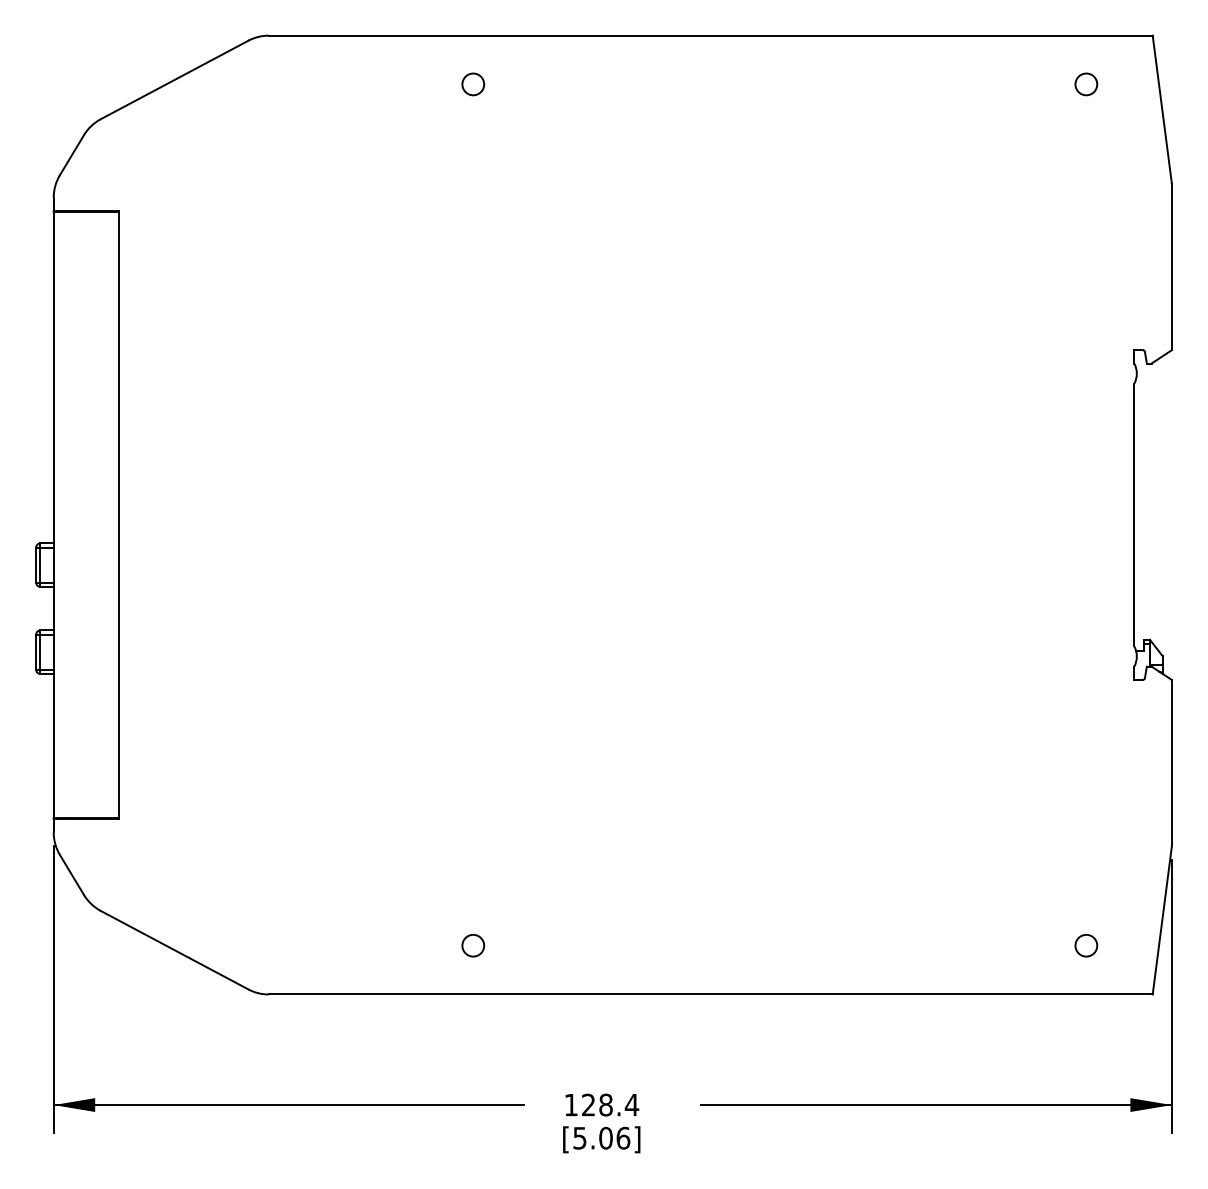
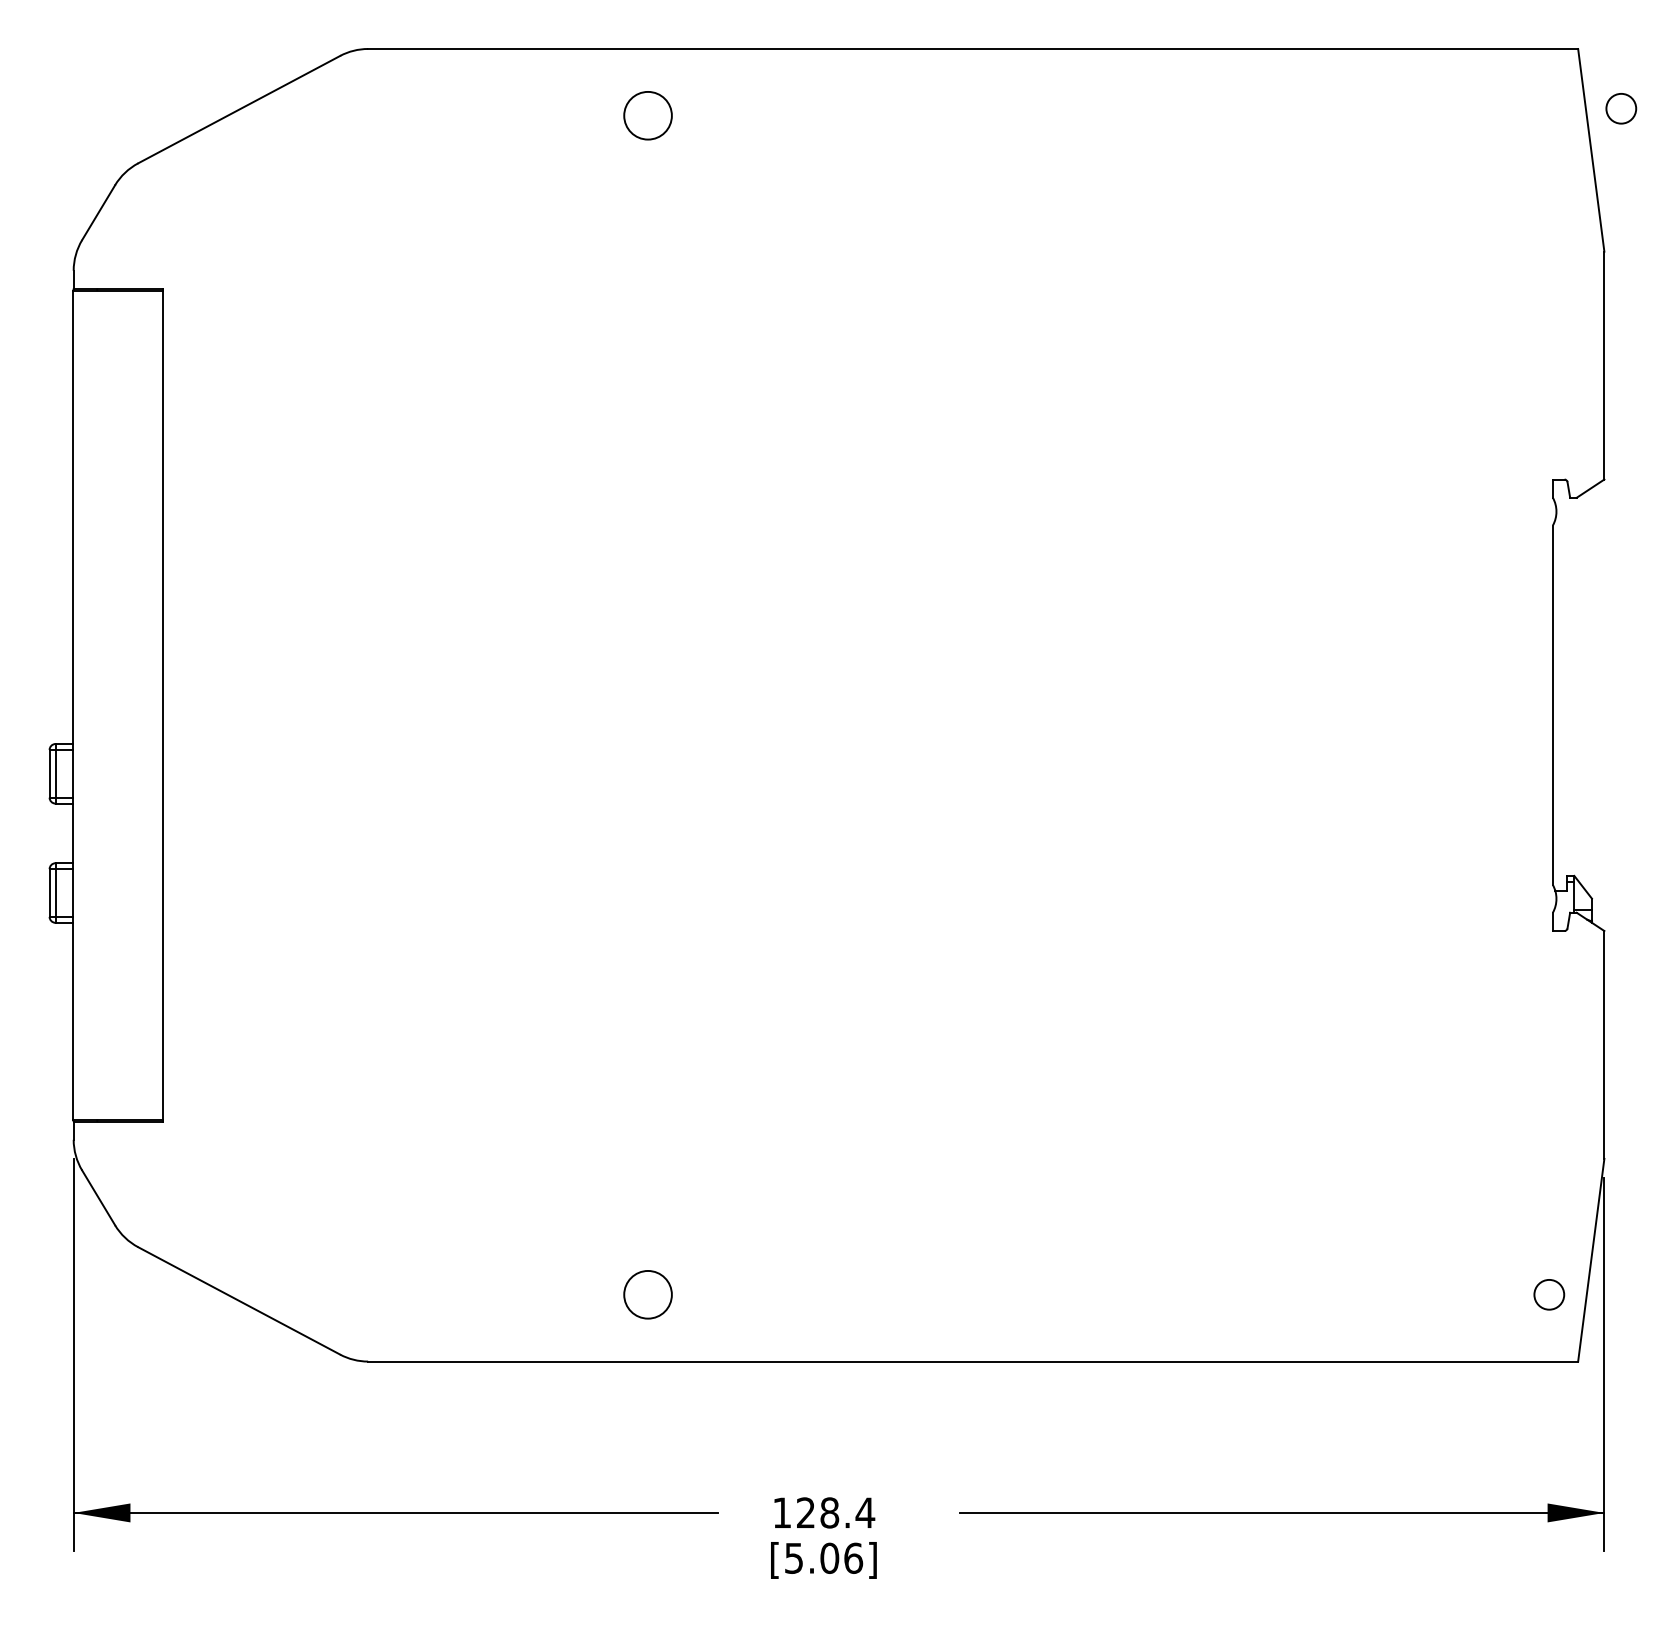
circle: (472, 84) -> (647, 115), size x1.6
circle: (1086, 84) -> (1621, 108), moved
circle: (472, 945) -> (647, 1294), size x1.6
circle: (1086, 945) -> (1549, 1294), moved

